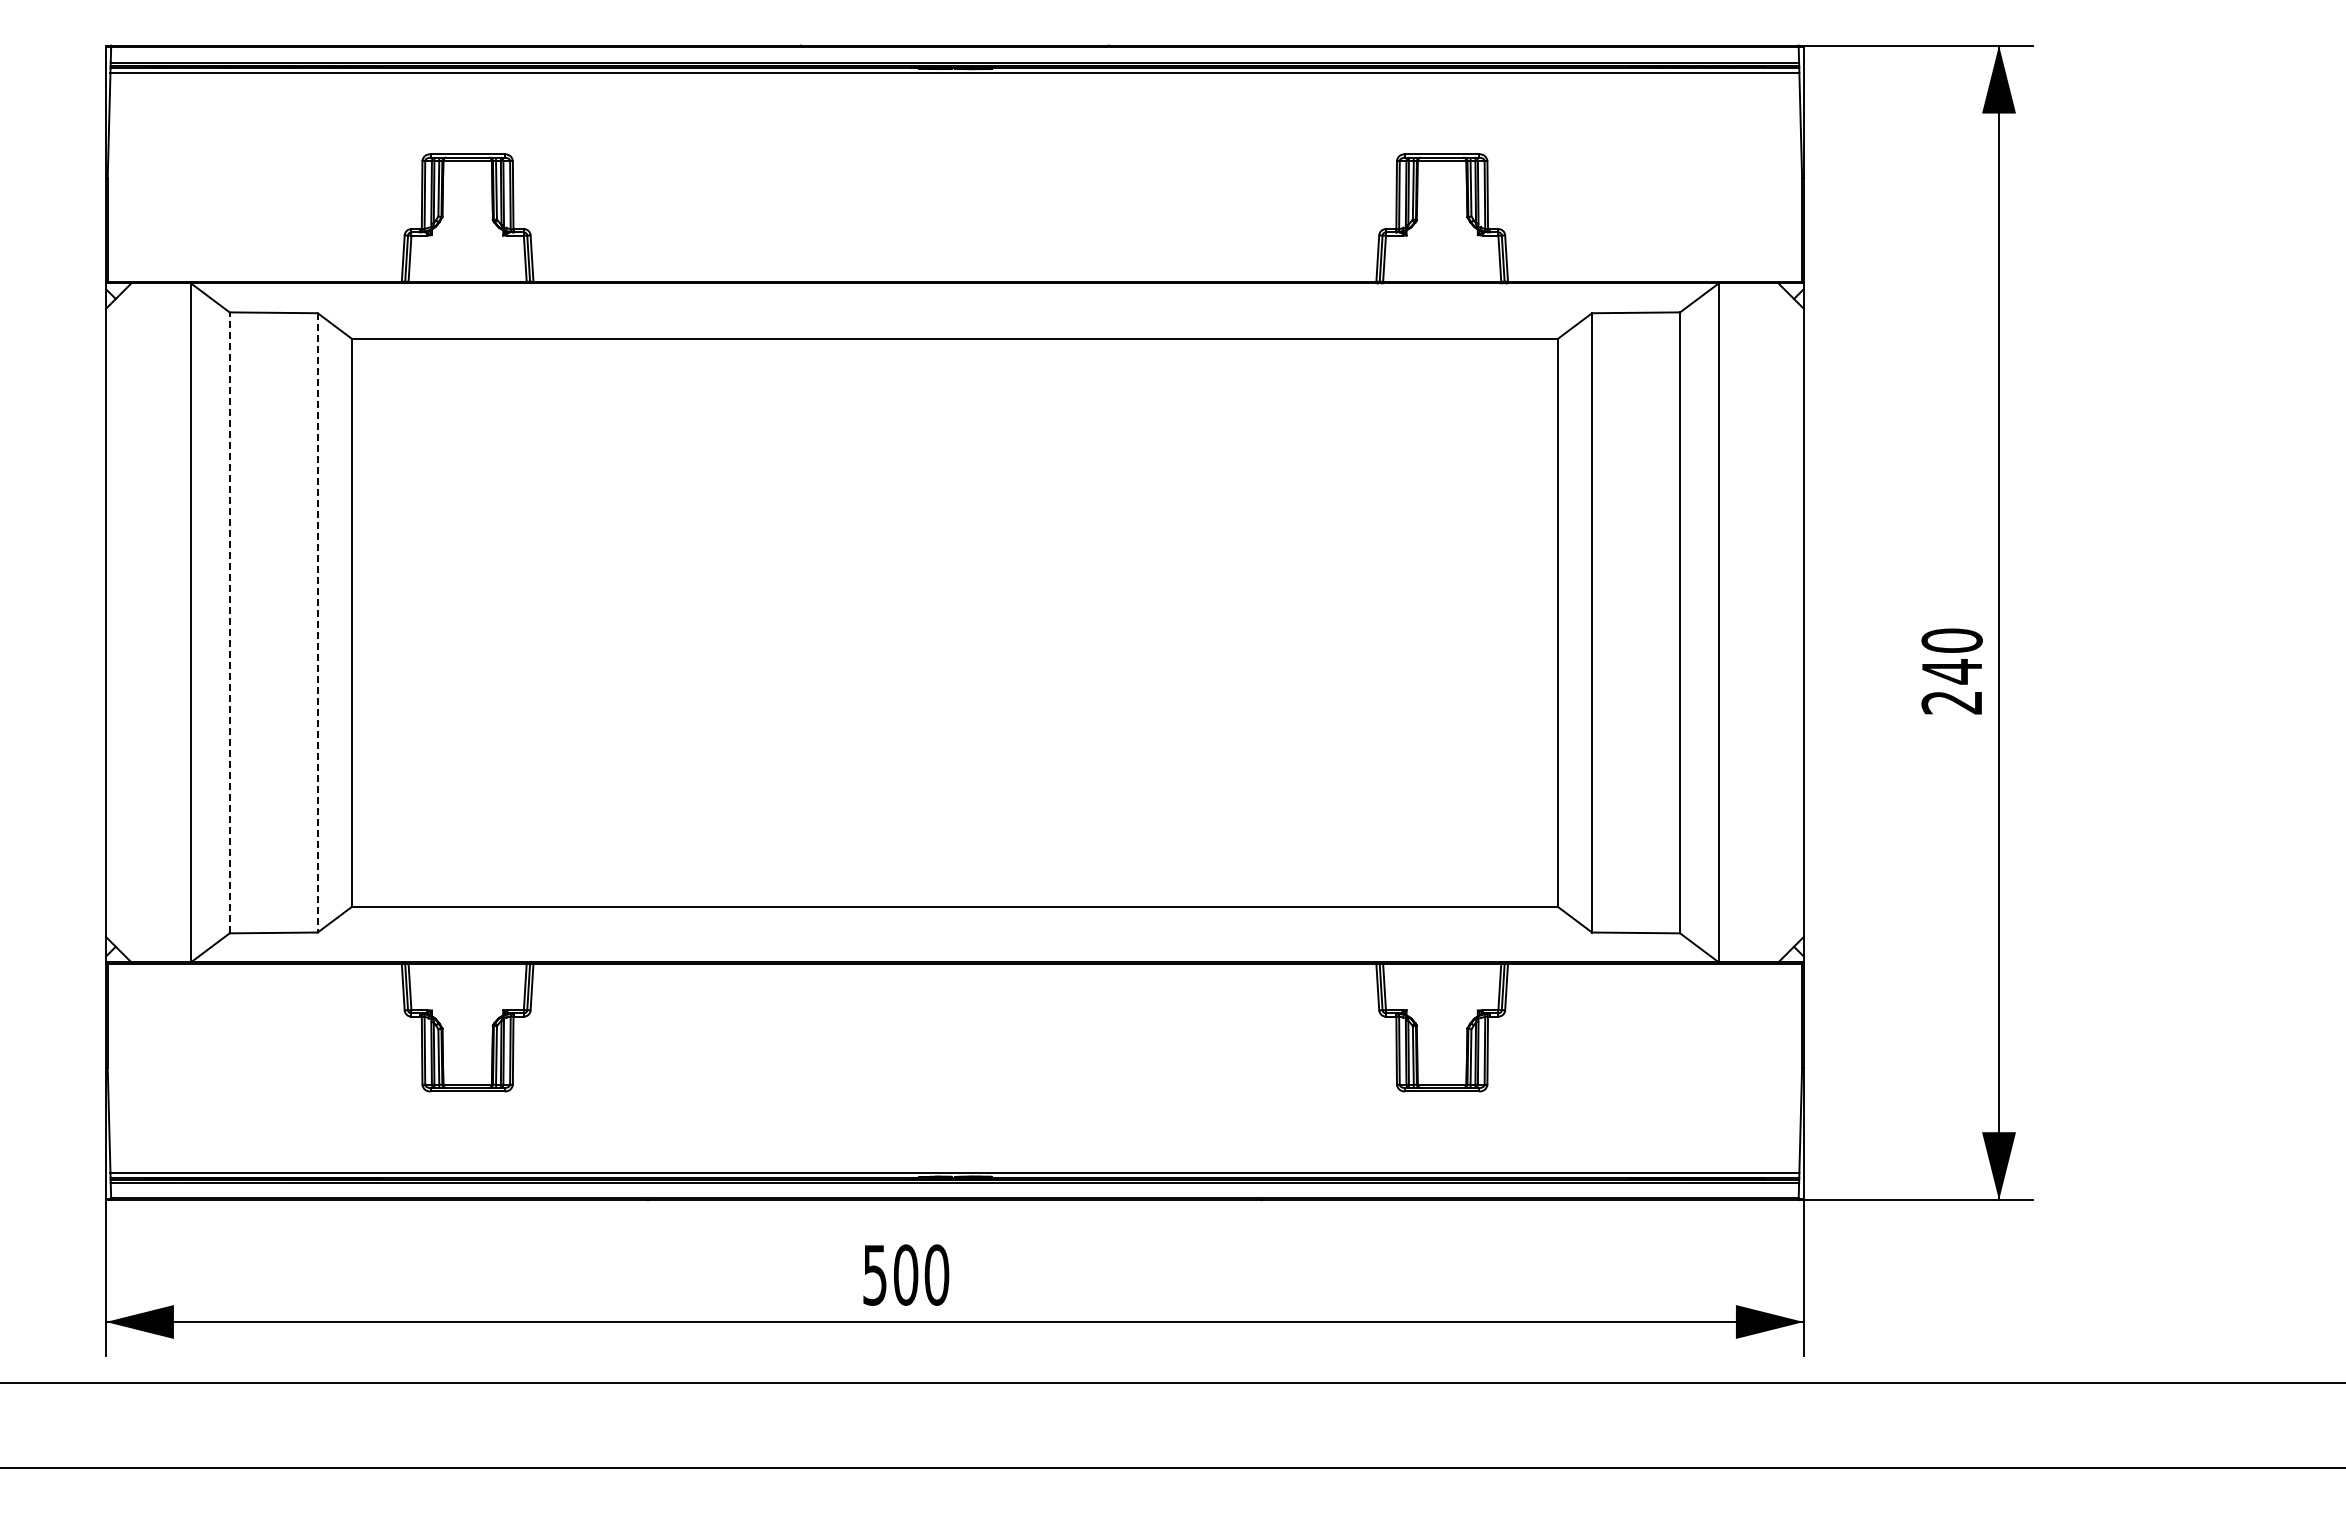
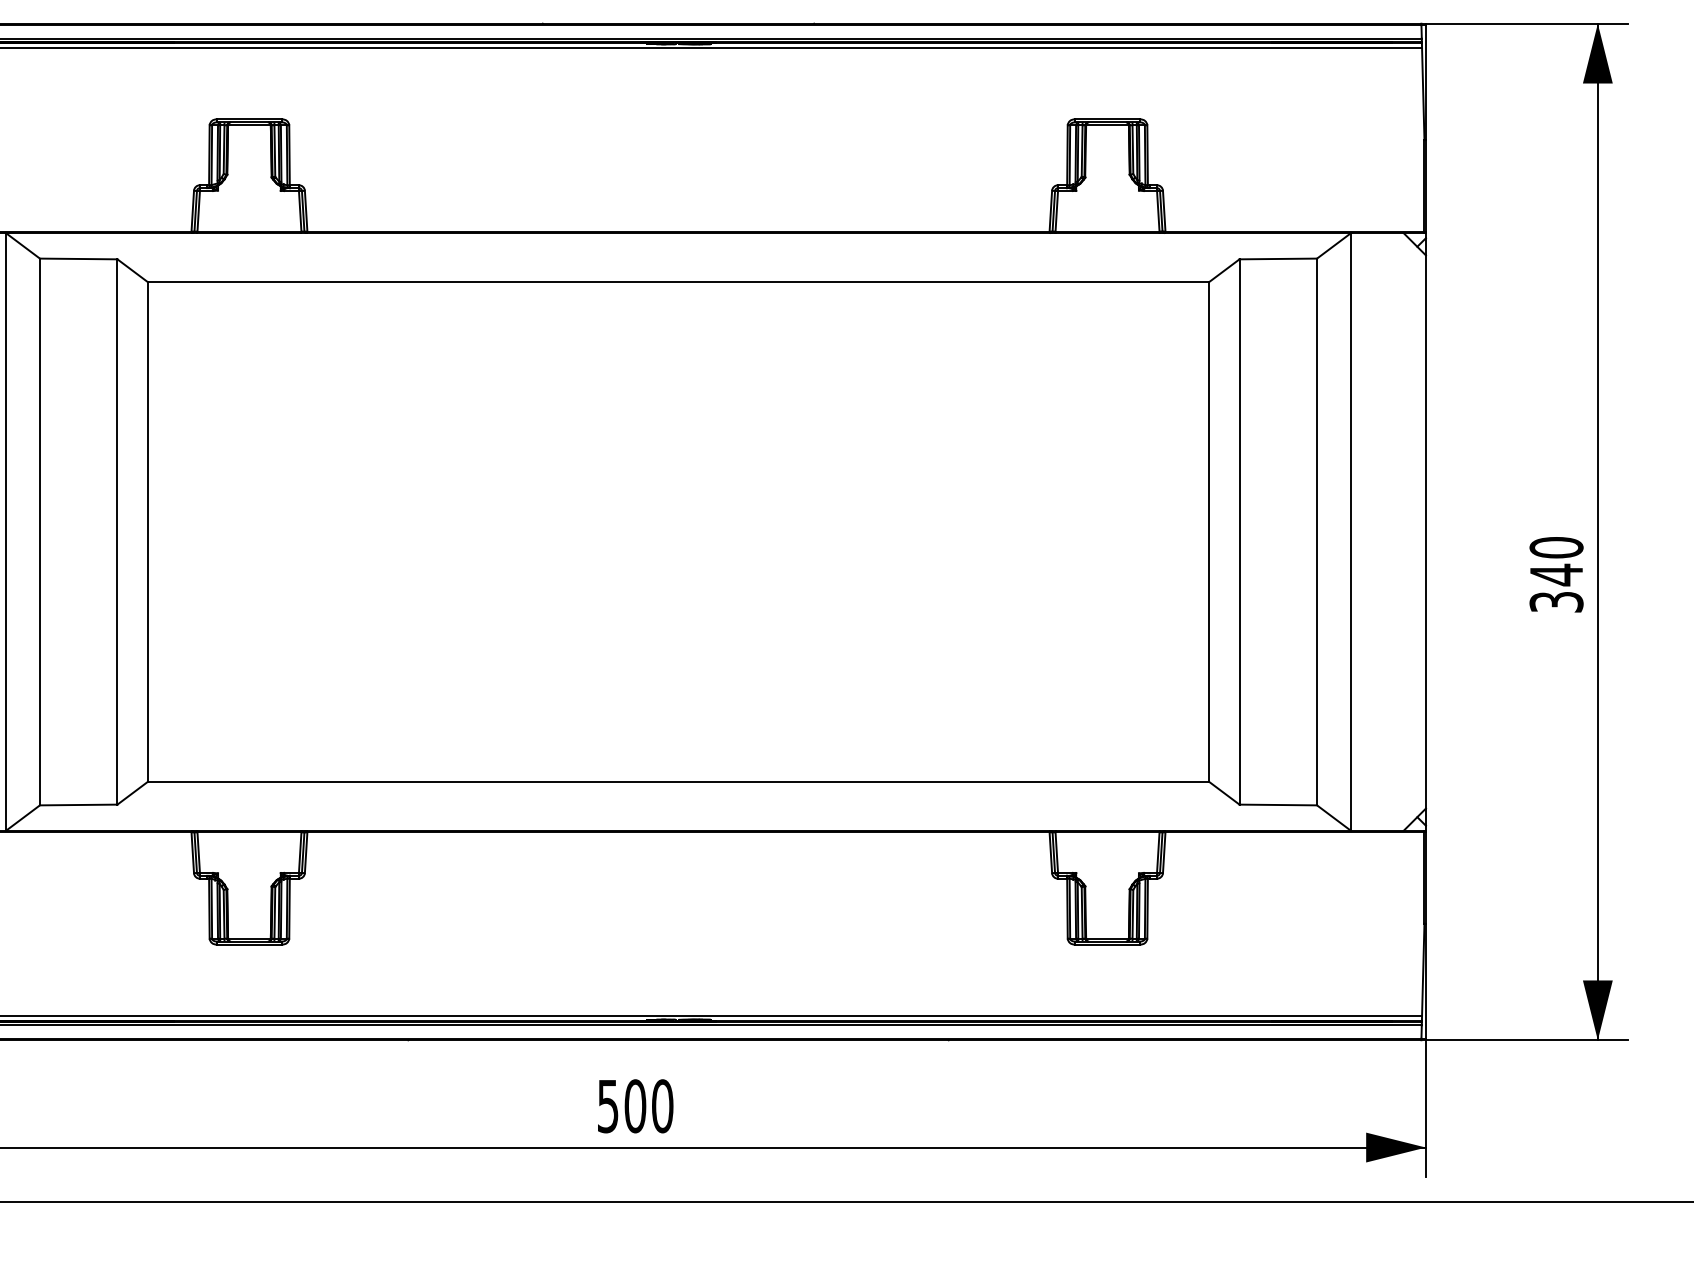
line: (229, 622) -> (39, 531), dashed -> solid
line: (317, 622) -> (117, 531), dashed -> solid
text: (1951, 702) -> (1555, 602), 240 -> 340

